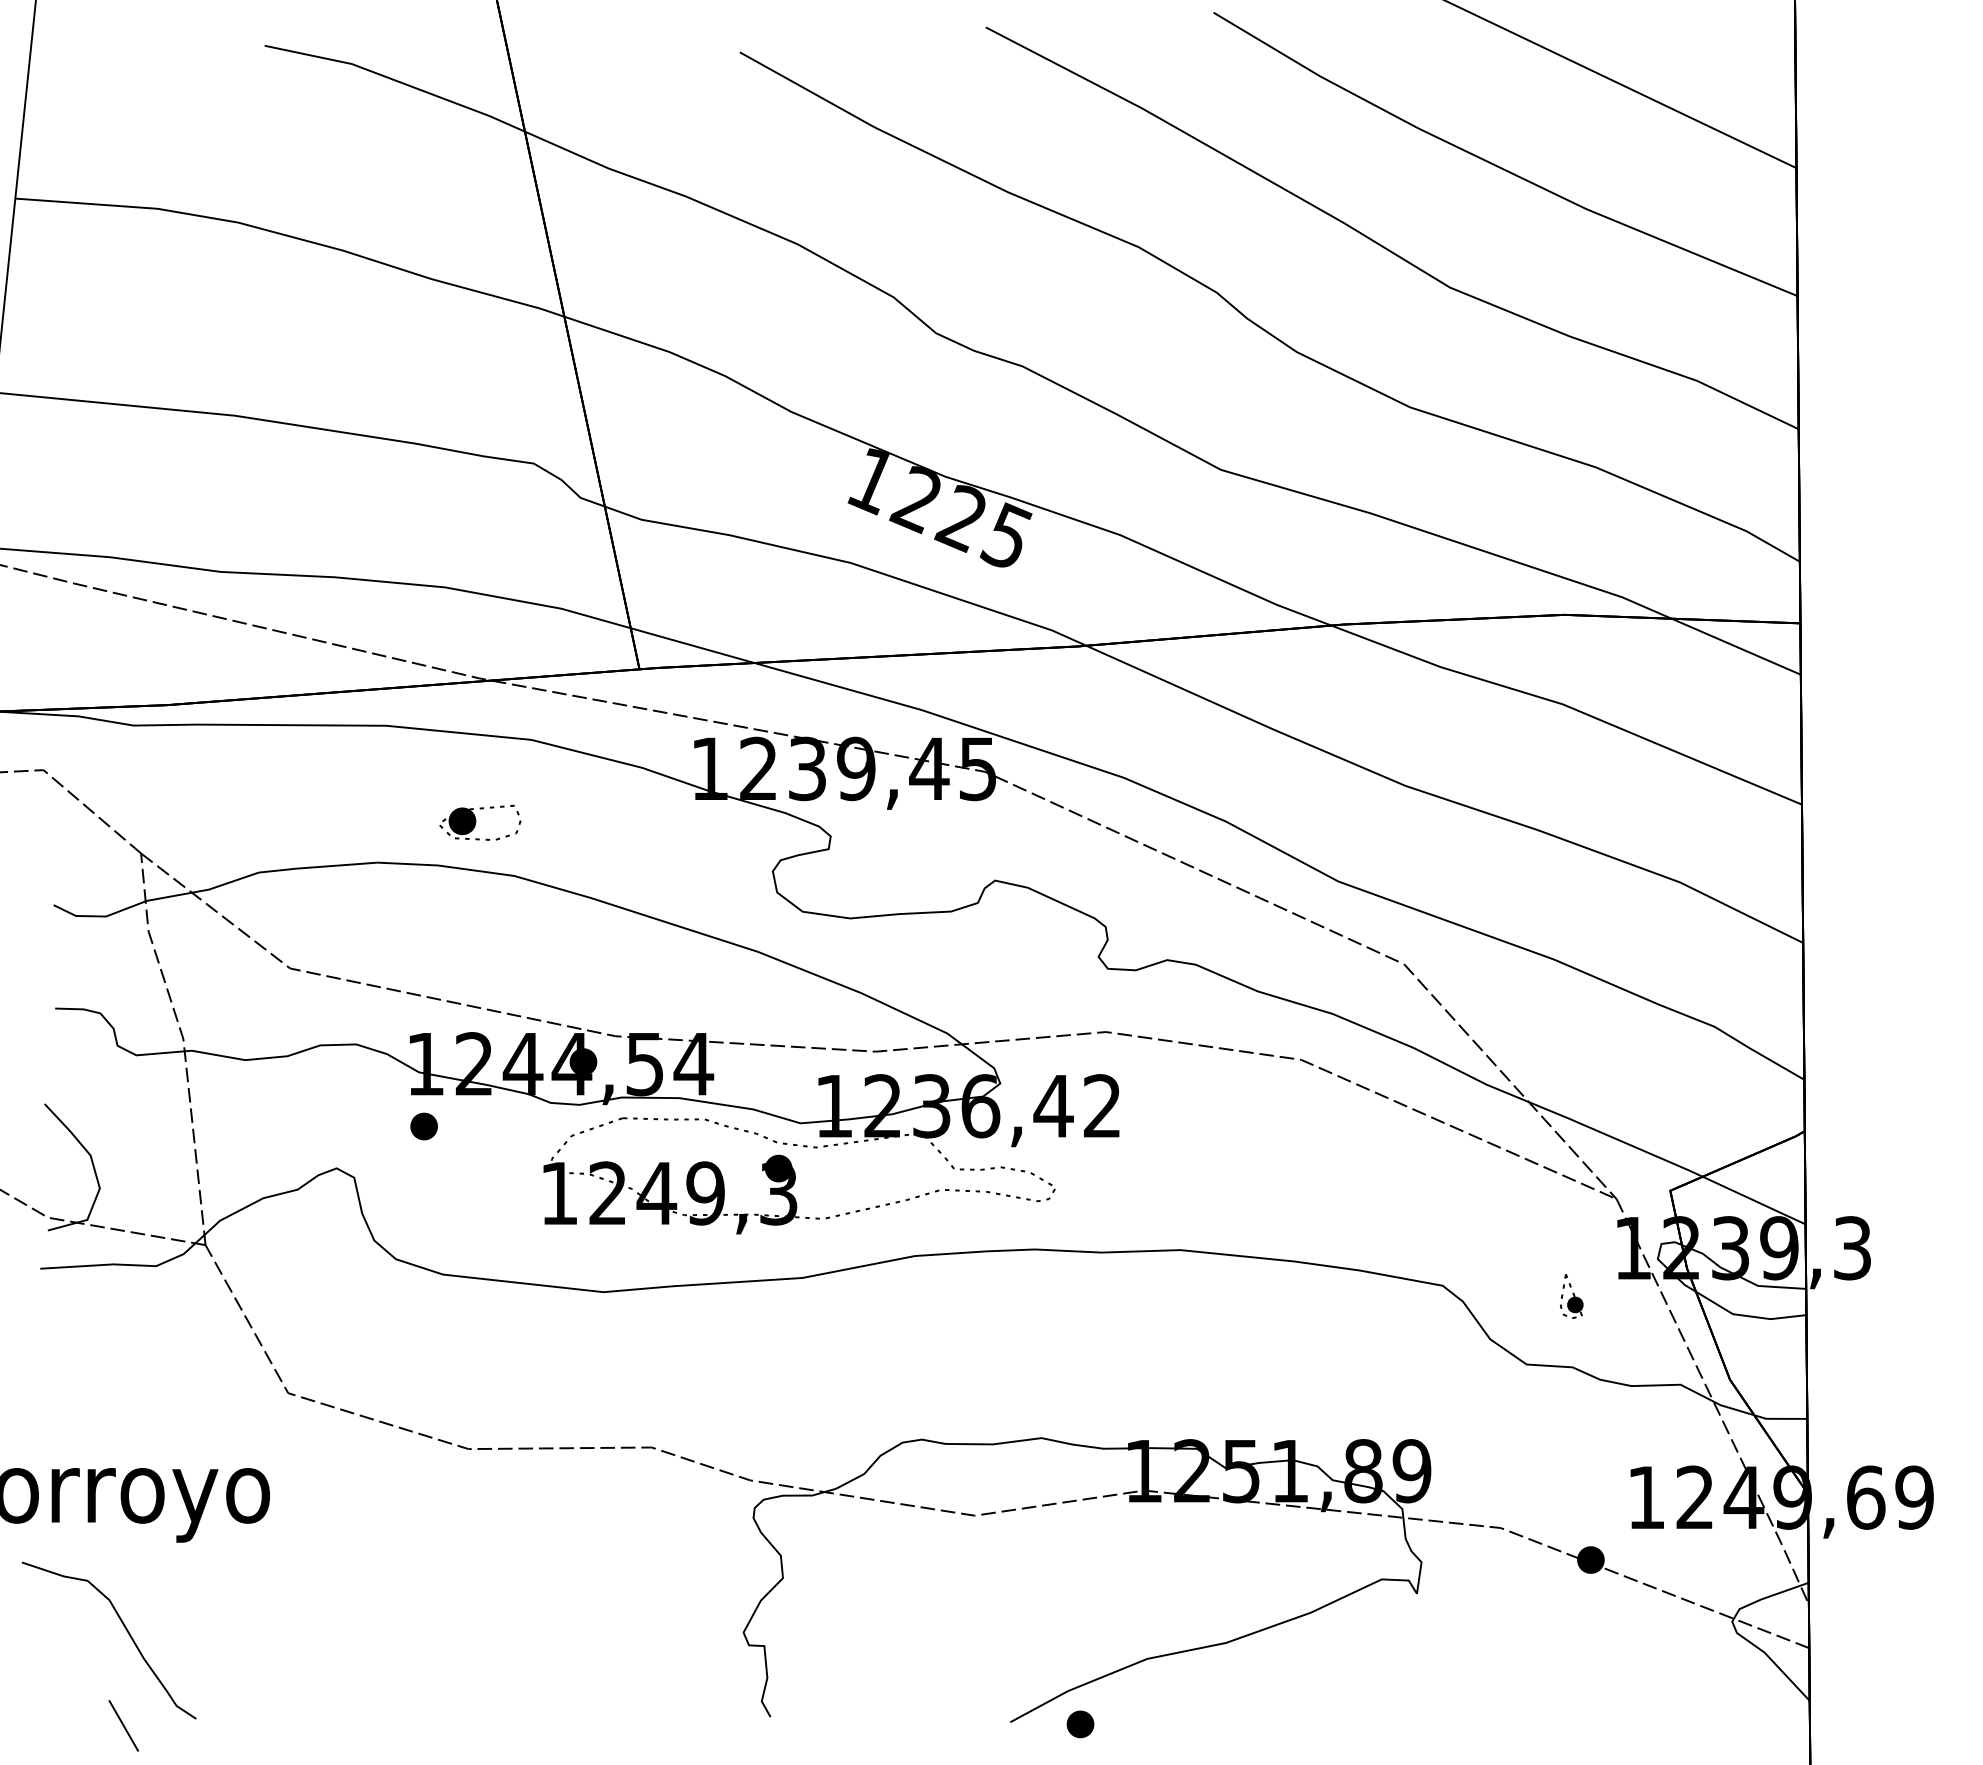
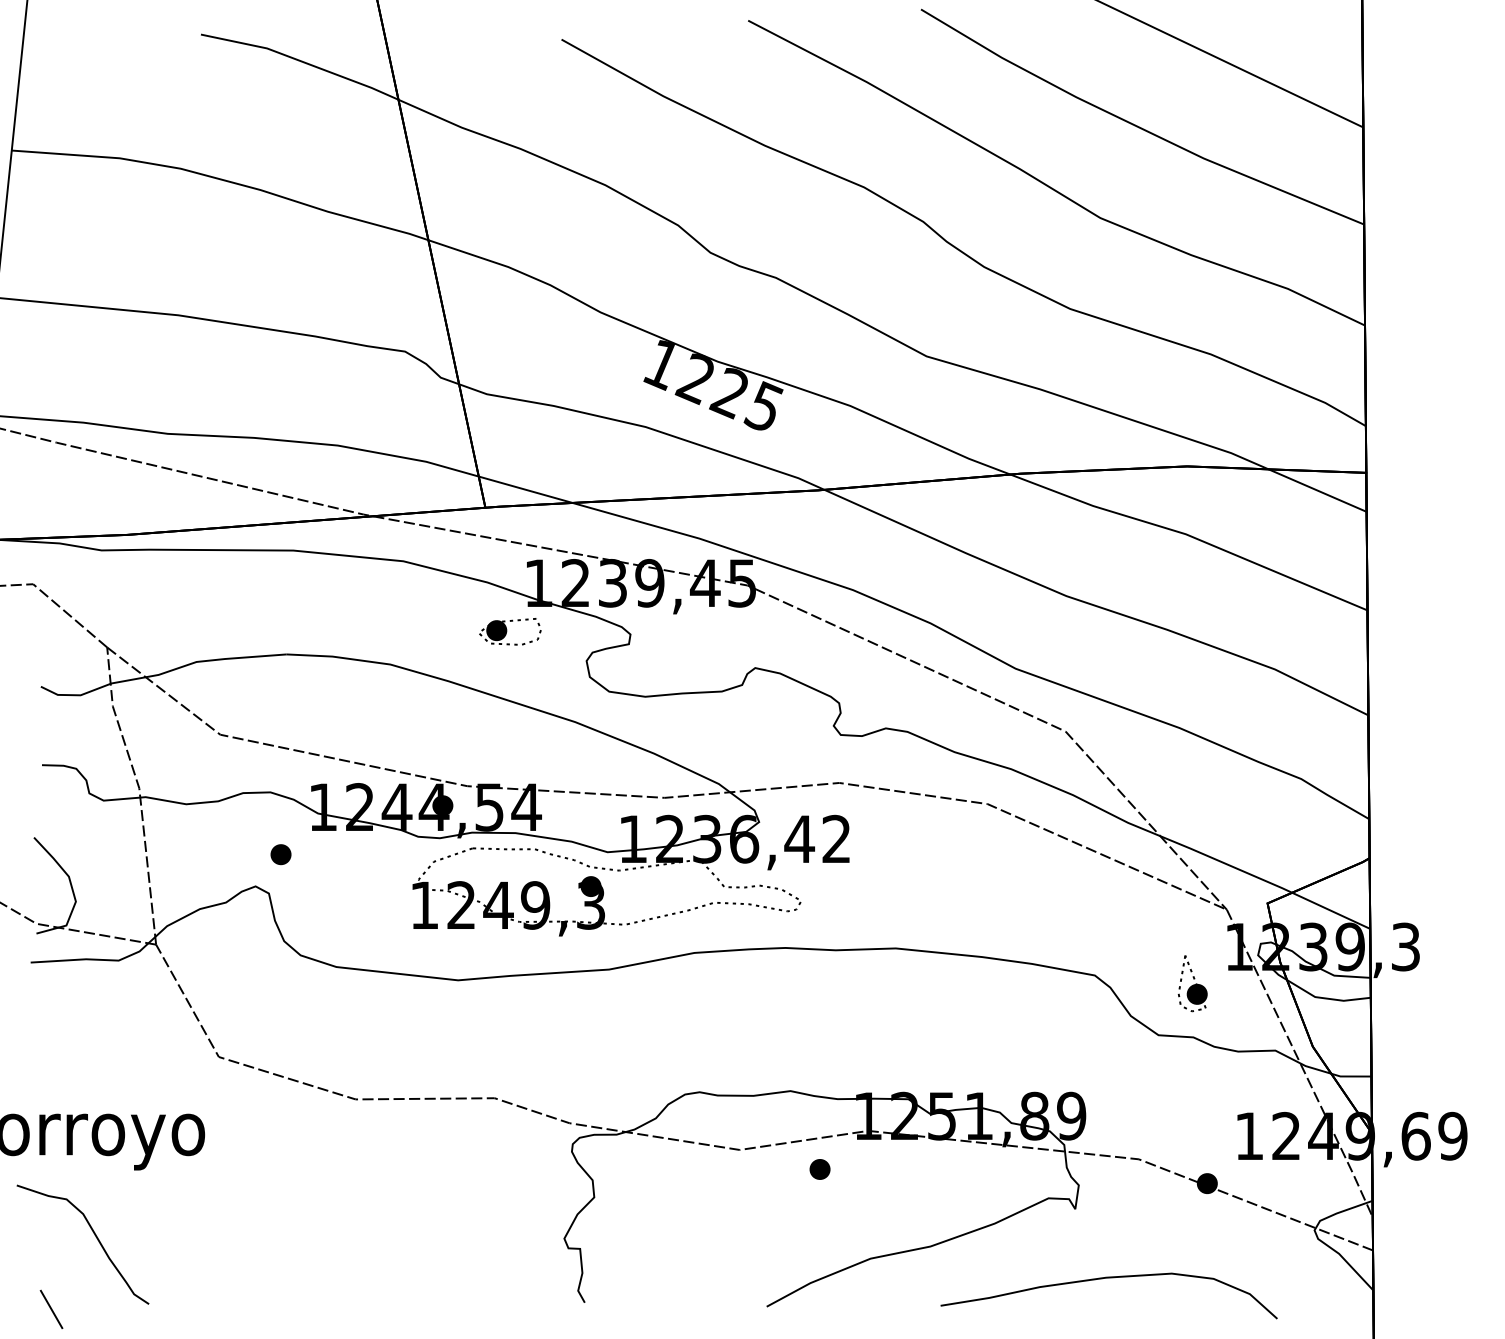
part: (480, 822) -> (510, 631), moved
part: (423, 1126) -> (280, 854), moved
part: (1571, 1296) -> (1192, 983), size x1.67
curve: (1456, 1685) -> (1105, 1278), added
part: (1080, 1724) -> (820, 1169), moved
line: (123, 1725) -> (51, 1309), moved

